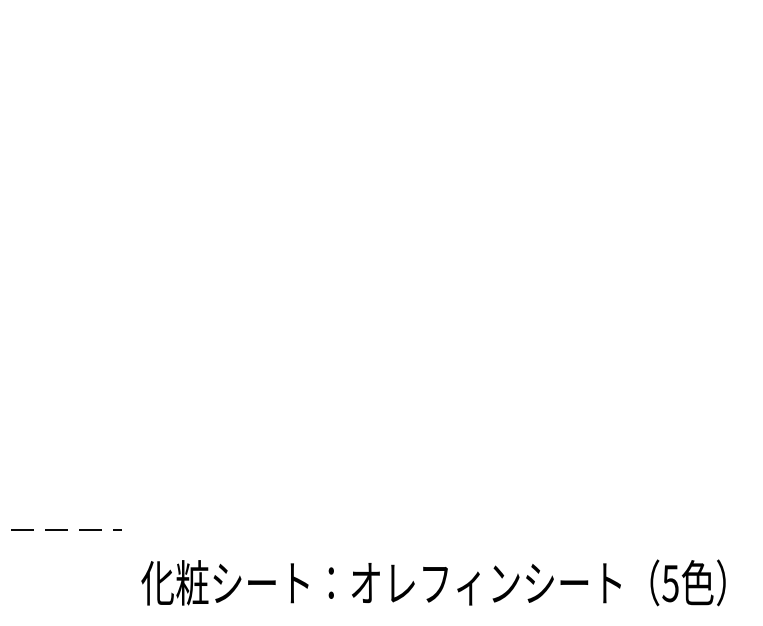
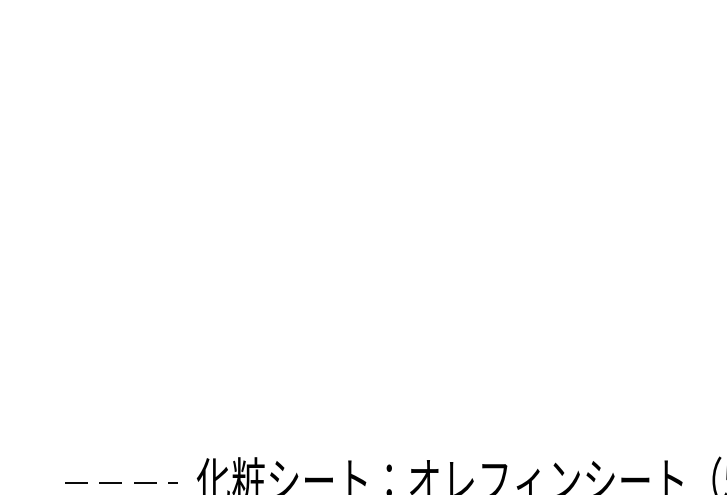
line: (66, 529) -> (121, 482), moved

